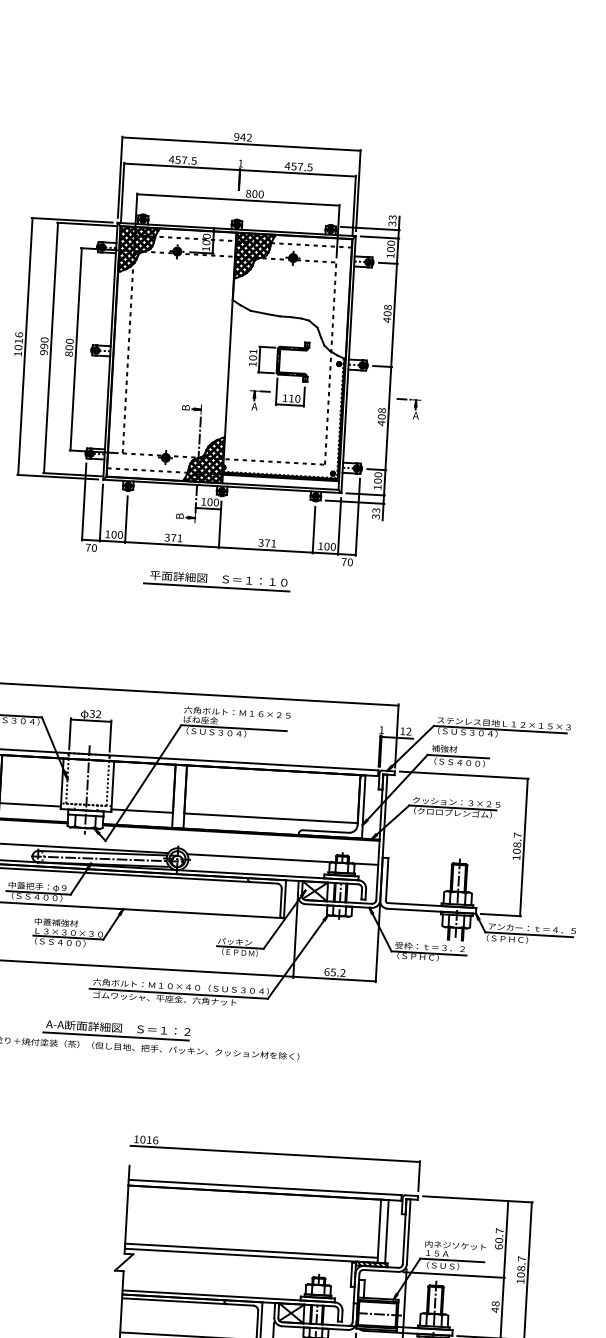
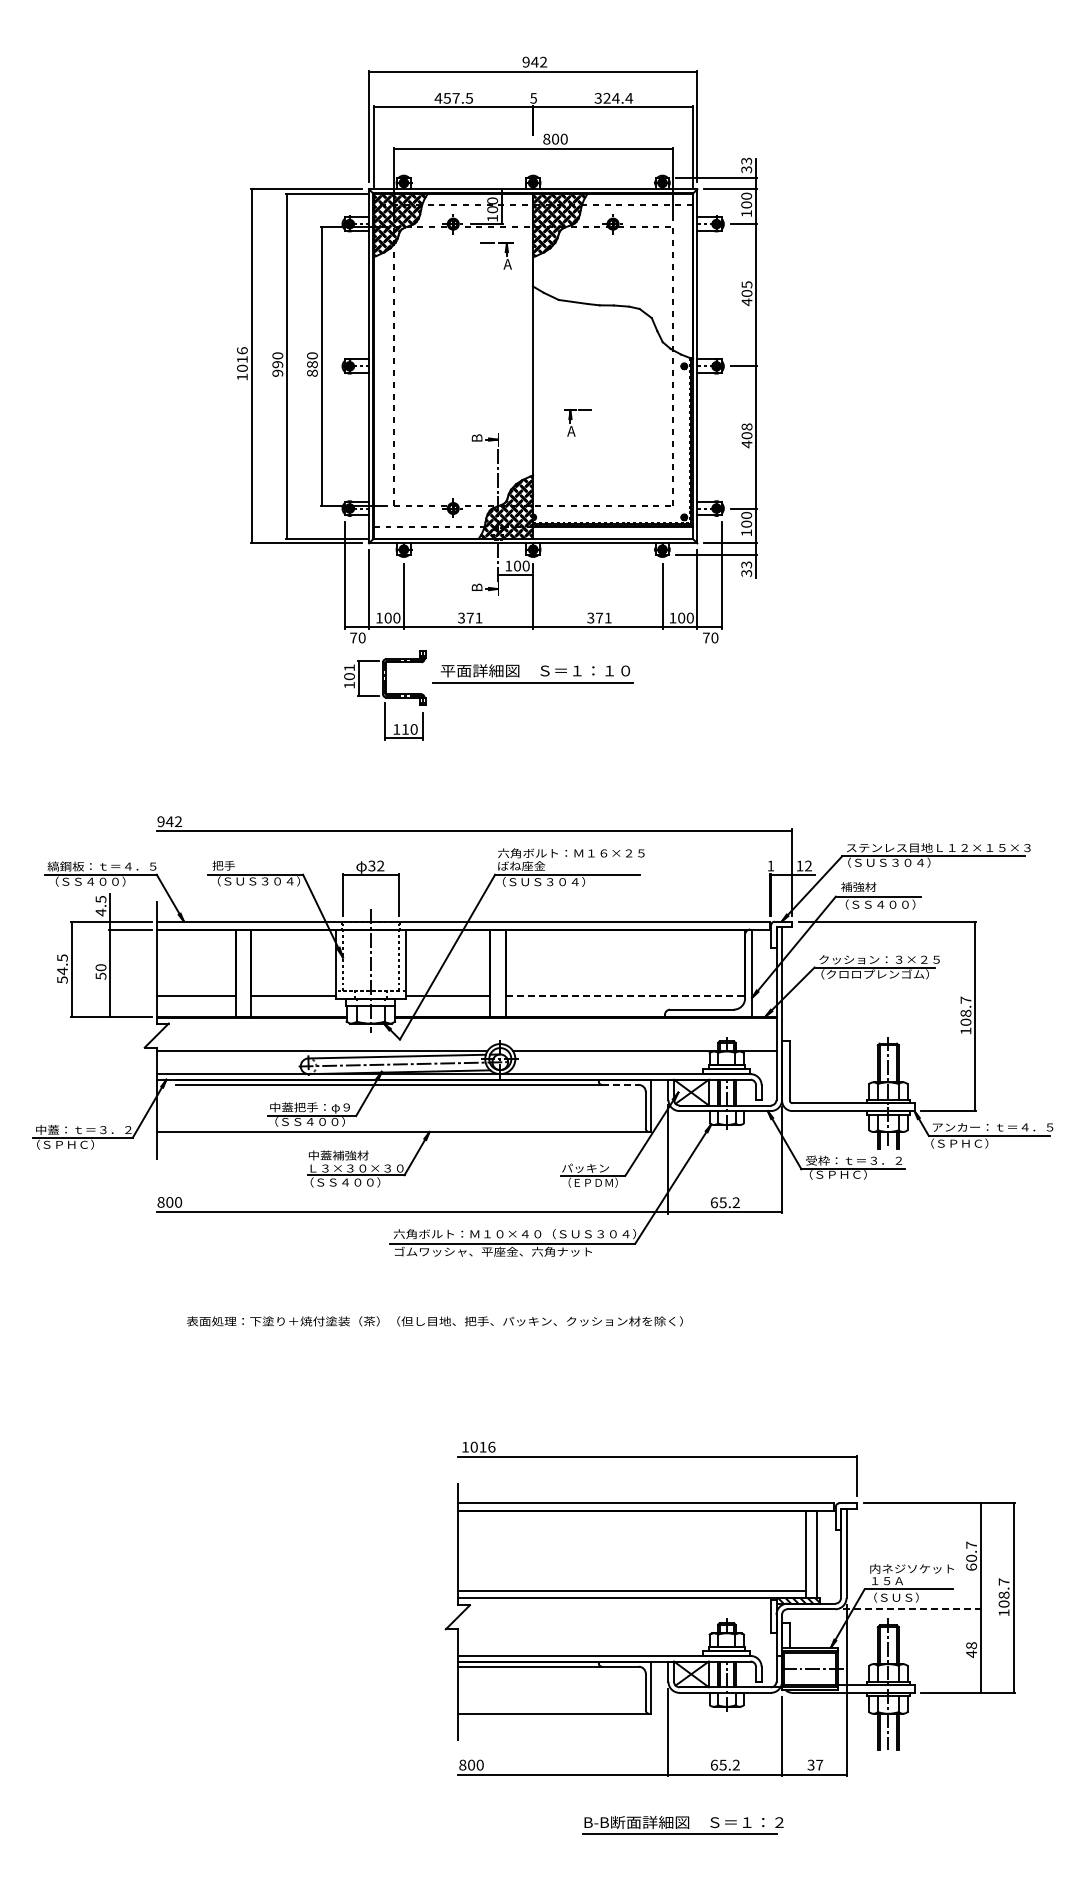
text: (240, 163) -> (533, 98), 1 -> 5
text: (298, 166) -> (613, 98), 457.5 -> 324.4
text: (387, 307) -> (746, 284), 408 -> 405
text: (69, 347) -> (312, 364), 800 -> 880
part: (278, 373) -> (385, 695), moved
part: (414, 406) -> (504, 252), moved
line: (270, 818) -> (625, 995), solid -> dashed
line: (264, 882) -> (621, 1084), solid -> dashed
part: (116, 1030) -> (429, 1298), removed
line: (454, 1275) -> (912, 1609), solid -> dashed

